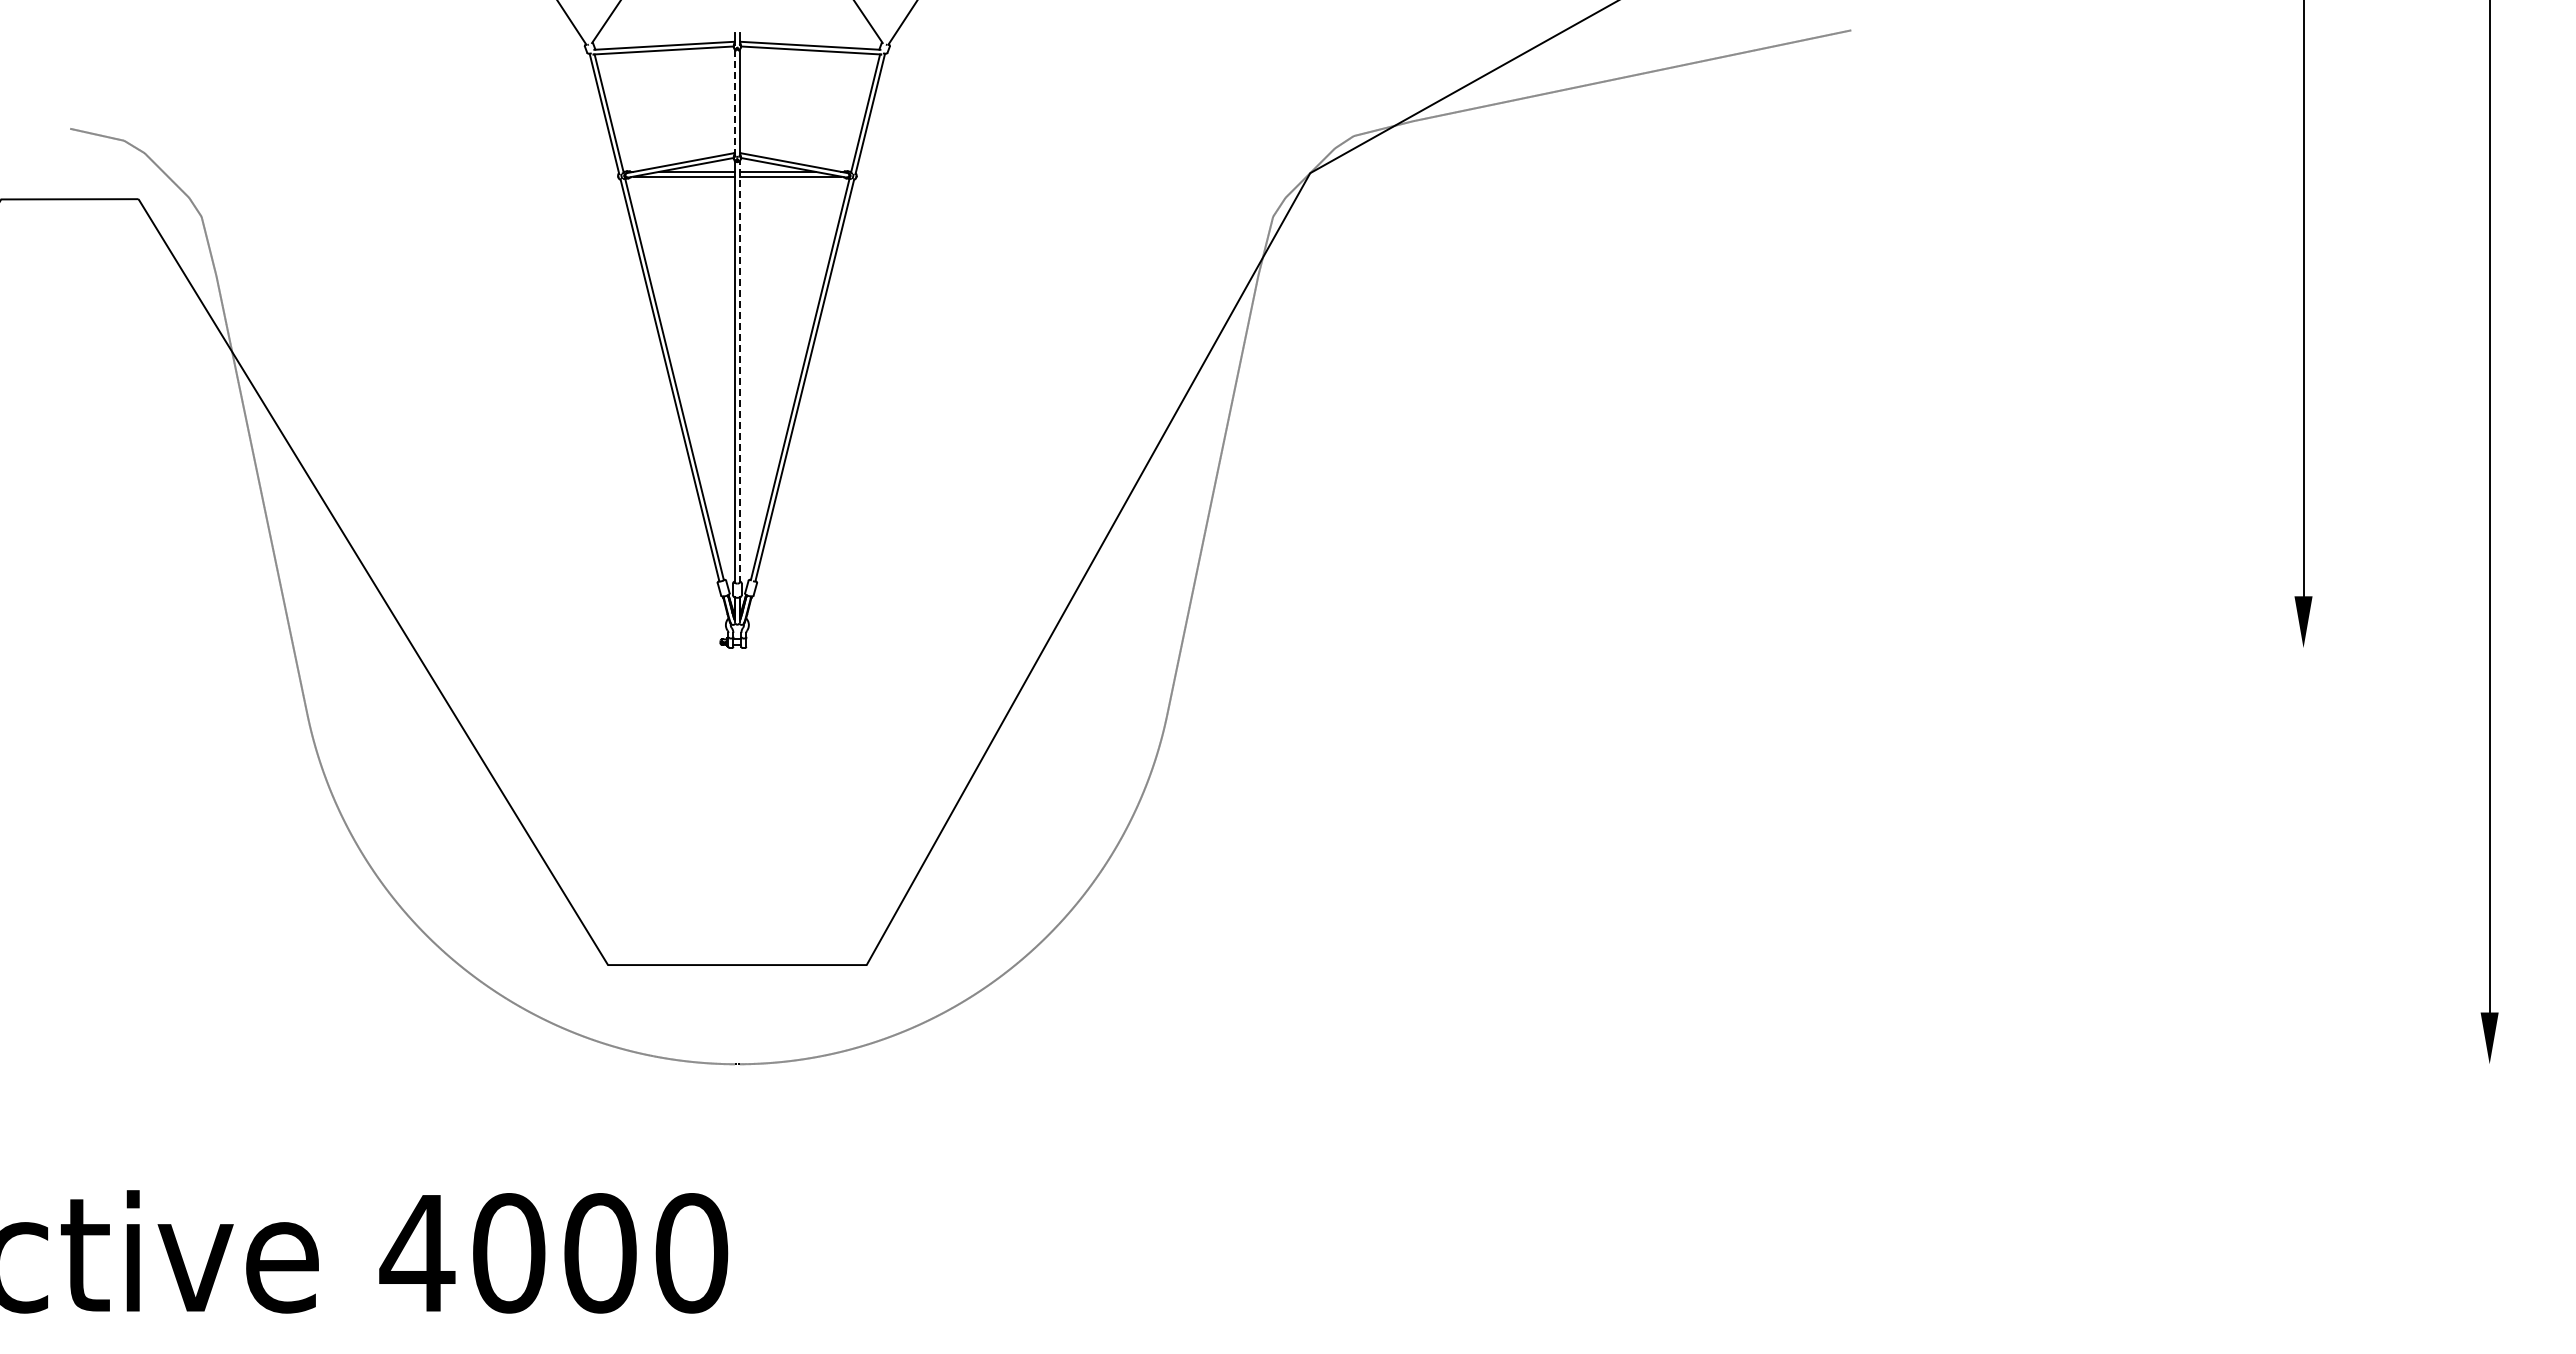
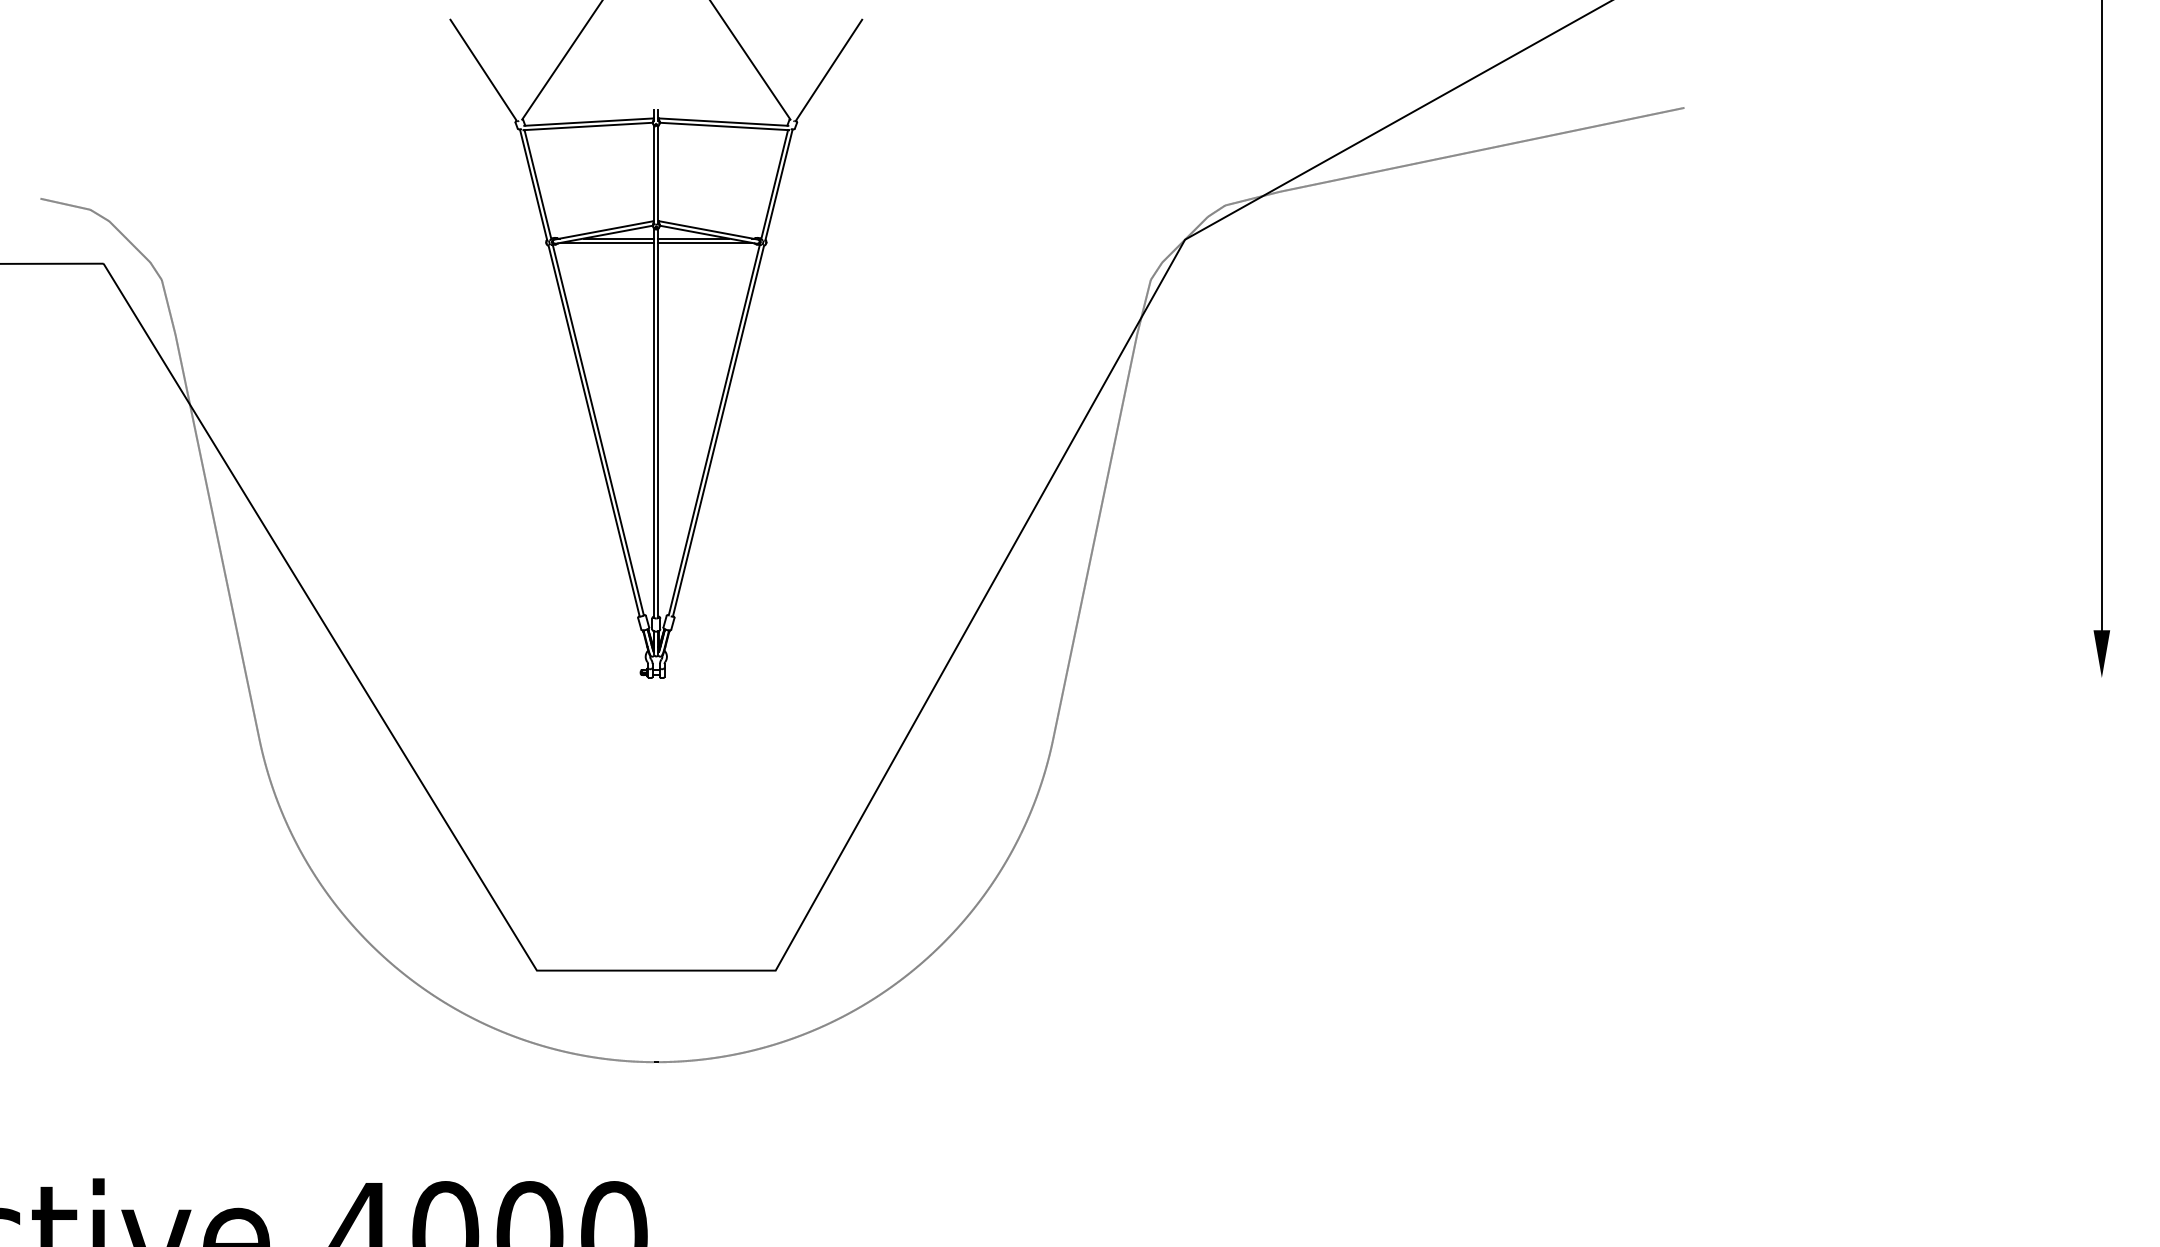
line: (735, 102) -> (654, 174), dashed -> solid
line: (739, 371) -> (658, 422), dashed -> solid

